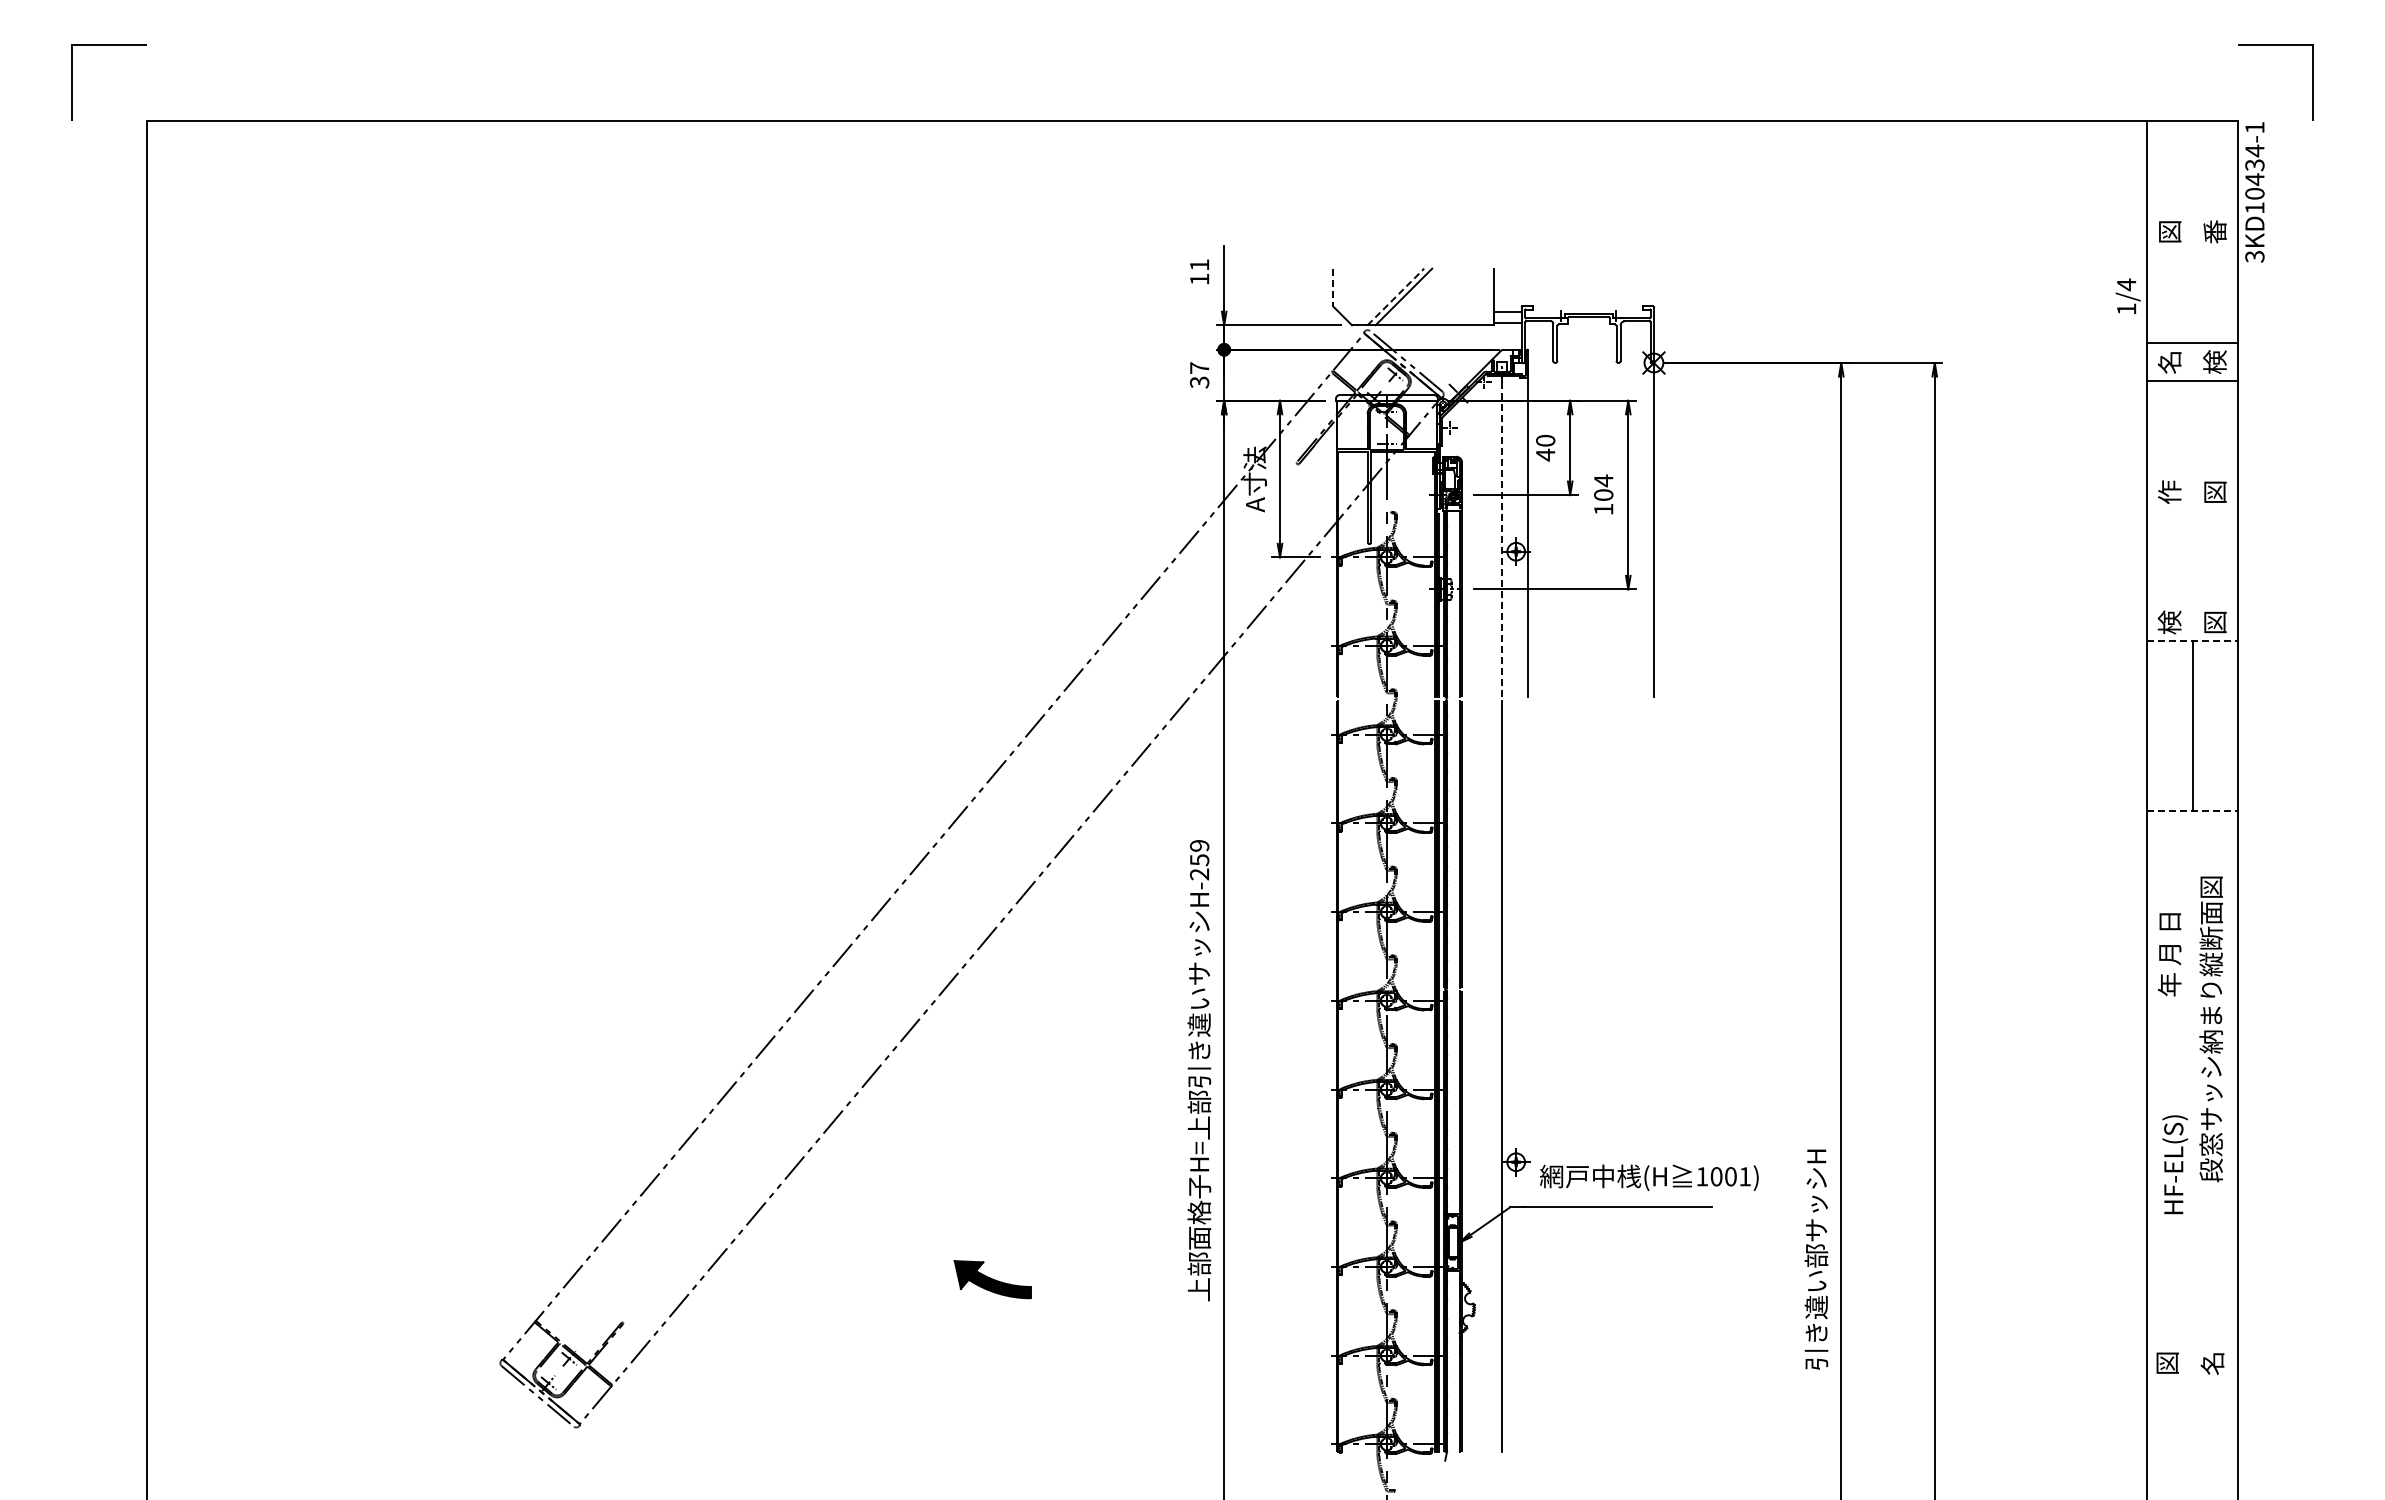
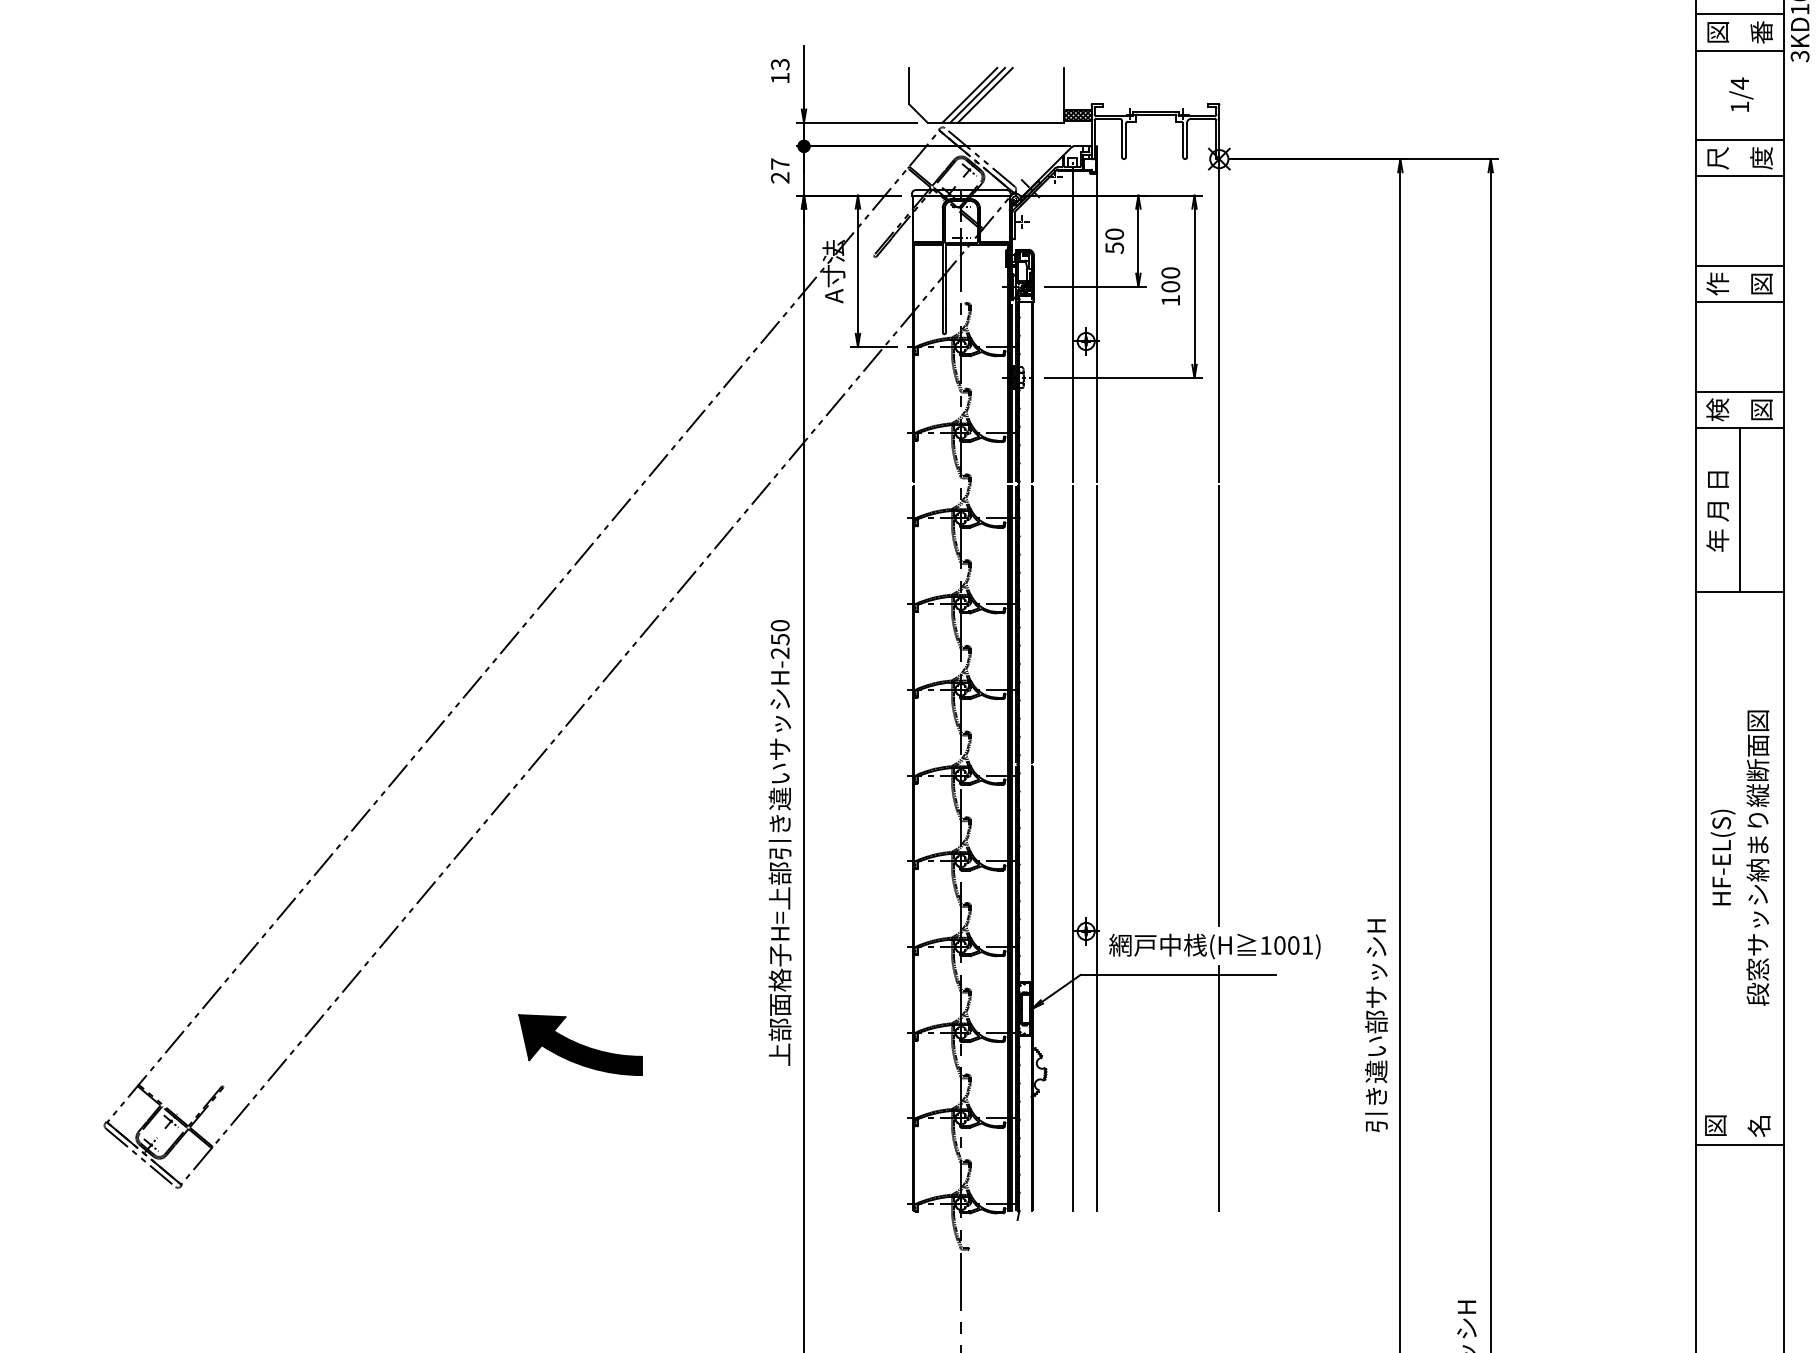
line: (2192, 213) -> (1739, 14), added
line: (2192, 250) -> (1739, 50), added
text: (1199, 265) -> (780, 64), 11 -> 13
line: (1333, 287) -> (909, 86), dashed -> solid
text: (2127, 295) -> (1740, 93), moved
line: (1396, 296) -> (970, 94), dashed -> solid
line: (1411, 296) -> (985, 94), added
hatch: (1507, 317) -> (1077, 115), added
text: (2169, 361) -> (1717, 157), 名 -> 尺
text: (2214, 361) -> (1761, 157), 検 -> 度
text: (1199, 382) -> (780, 177), 37 -> 27
text: (1545, 454) -> (1114, 247), 40 -> 50
line: (2192, 473) -> (1739, 265), added
text: (1603, 480) -> (1170, 272), 104 -> 100
line: (2192, 511) -> (1739, 302), added
line: (1502, 536) -> (1072, 326), dashed -> solid
line: (2192, 603) -> (1739, 391), added
line: (2193, 641) -> (1740, 428), dashed -> solid
line: (2193, 811) -> (1740, 592), dashed -> solid
text: (1199, 845) -> (780, 625), H-259 -> H-250
line: (1653, 928) -> (1218, 705), added
text: (2169, 954) -> (1717, 511), moved
text: (2210, 1029) -> (1757, 858), moved
line: (1527, 1075) -> (1097, 847), added
text: (2175, 1164) -> (1723, 857), moved
part: (992, 1279) -> (580, 1044), size x1.67
line: (1653, 1324) -> (1218, 1088), added
line: (2192, 1383) -> (1739, 1145), added

